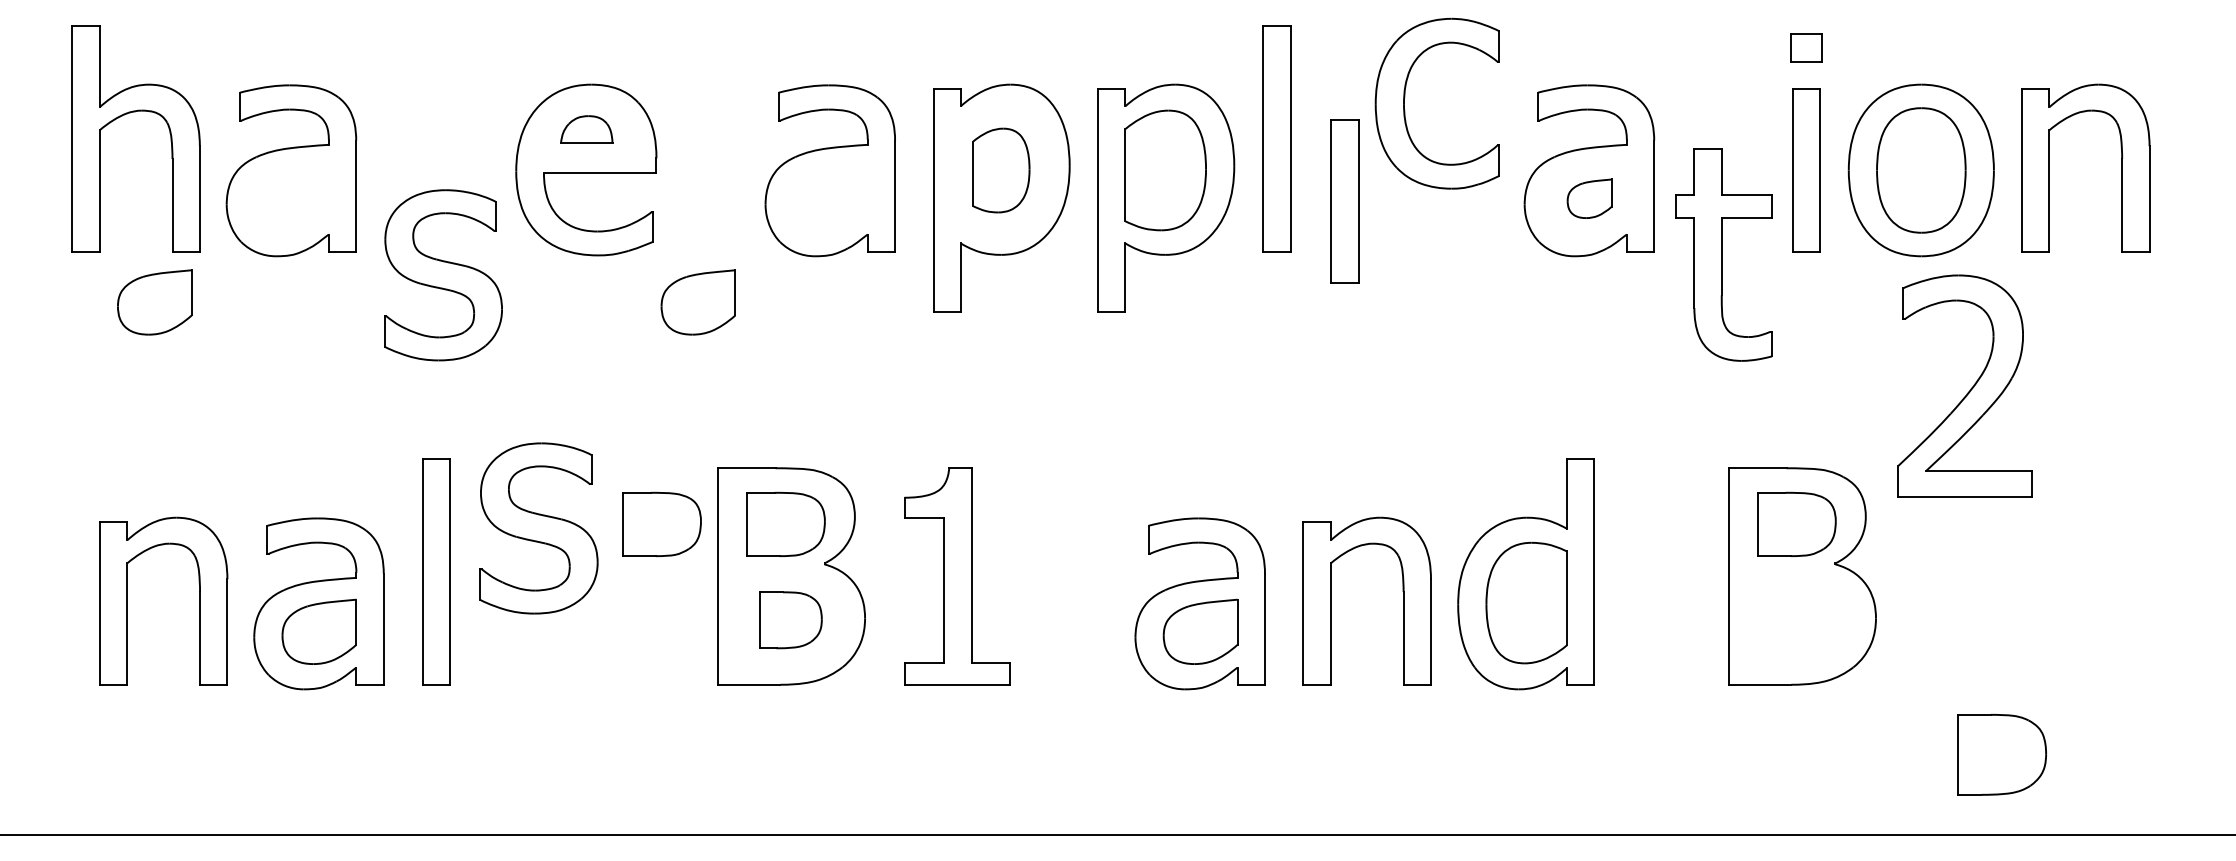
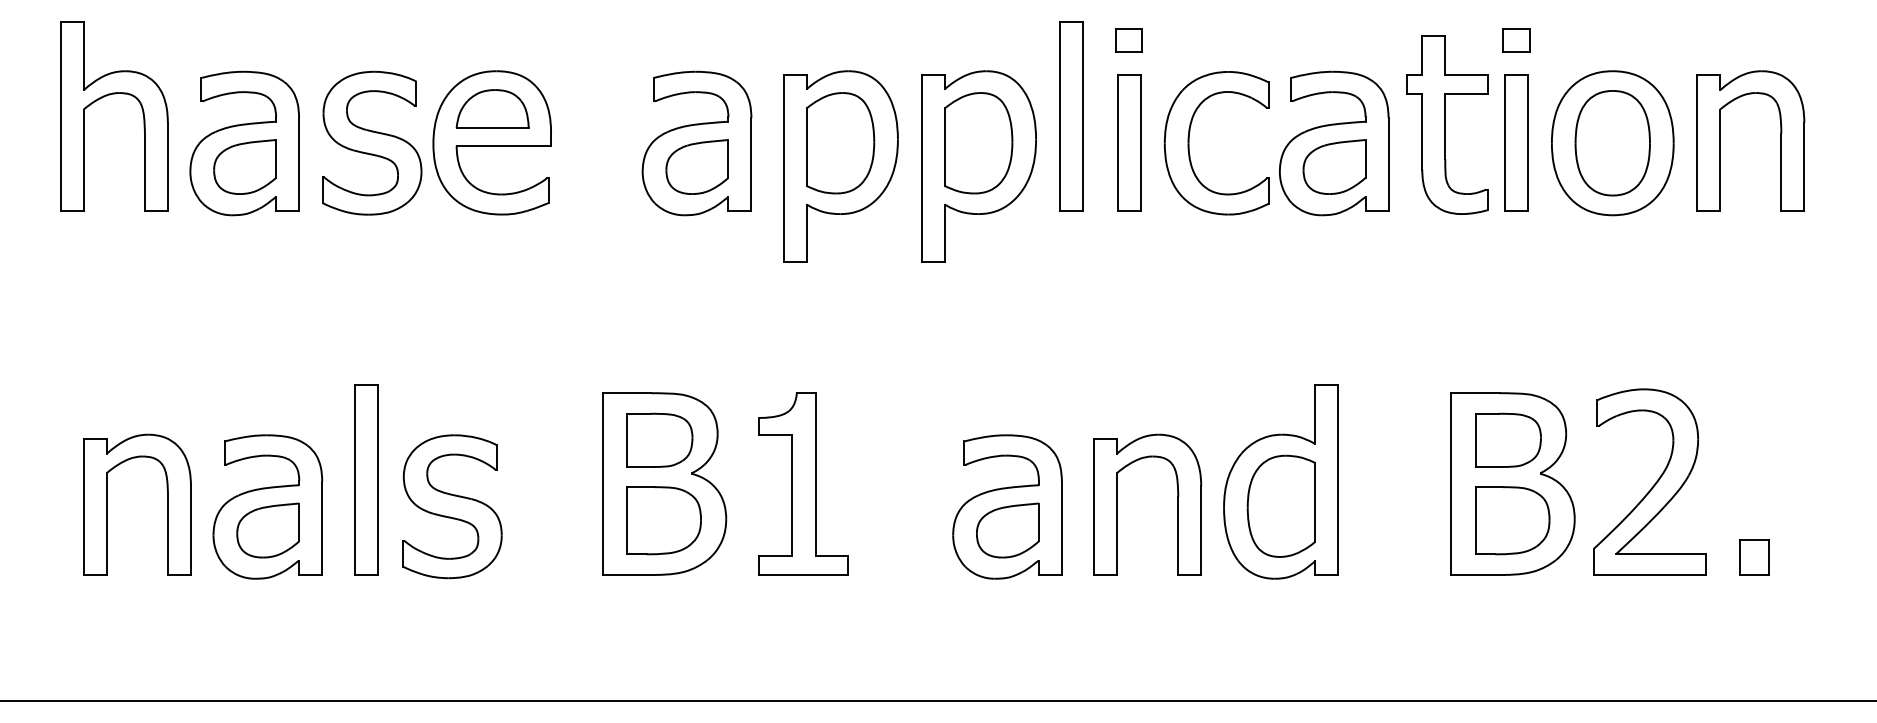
part: (1344, 48) -> (1128, 40), added
part: (1405, 104) -> (1189, 143), moved
part: (586, 129) -> (492, 108), size x1.67
part: (1001, 170) -> (840, 143), size x1.43
part: (1589, 198) -> (1334, 166), size x1.67
part: (1345, 200) -> (1129, 142), moved
part: (1724, 254) -> (1447, 124), moved
part: (443, 274) -> (372, 142), moved
part: (154, 301) -> (244, 166), moved
part: (697, 301) -> (696, 166), moved
part: (1965, 385) -> (1649, 481), moved
part: (661, 523) -> (555, 439), removed
part: (538, 528) -> (452, 506), moved
part: (790, 619) -> (663, 520), size x1.43
part: (2090, 664) -> (1754, 557), added
part: (2002, 754) -> (1512, 520), moved

